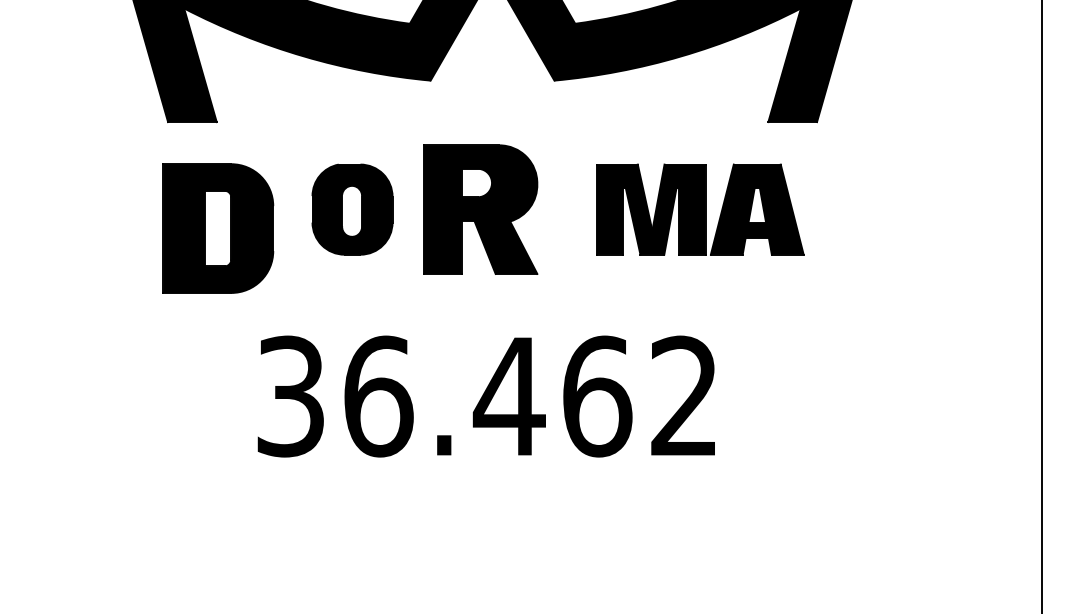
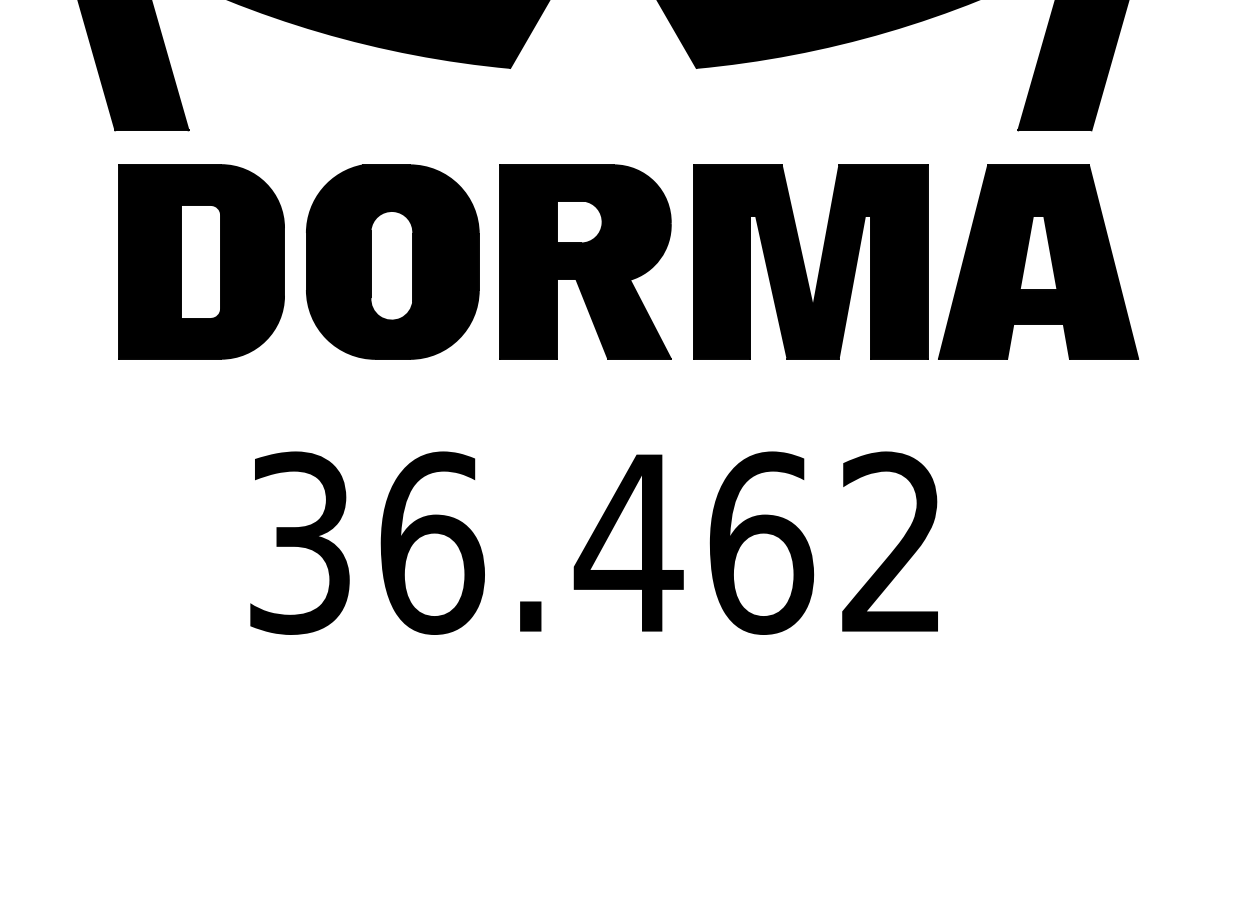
part: (352, 209) -> (392, 261), size x1.43
part: (699, 209) -> (914, 261), size x1.43
part: (218, 228) -> (201, 261), moved

